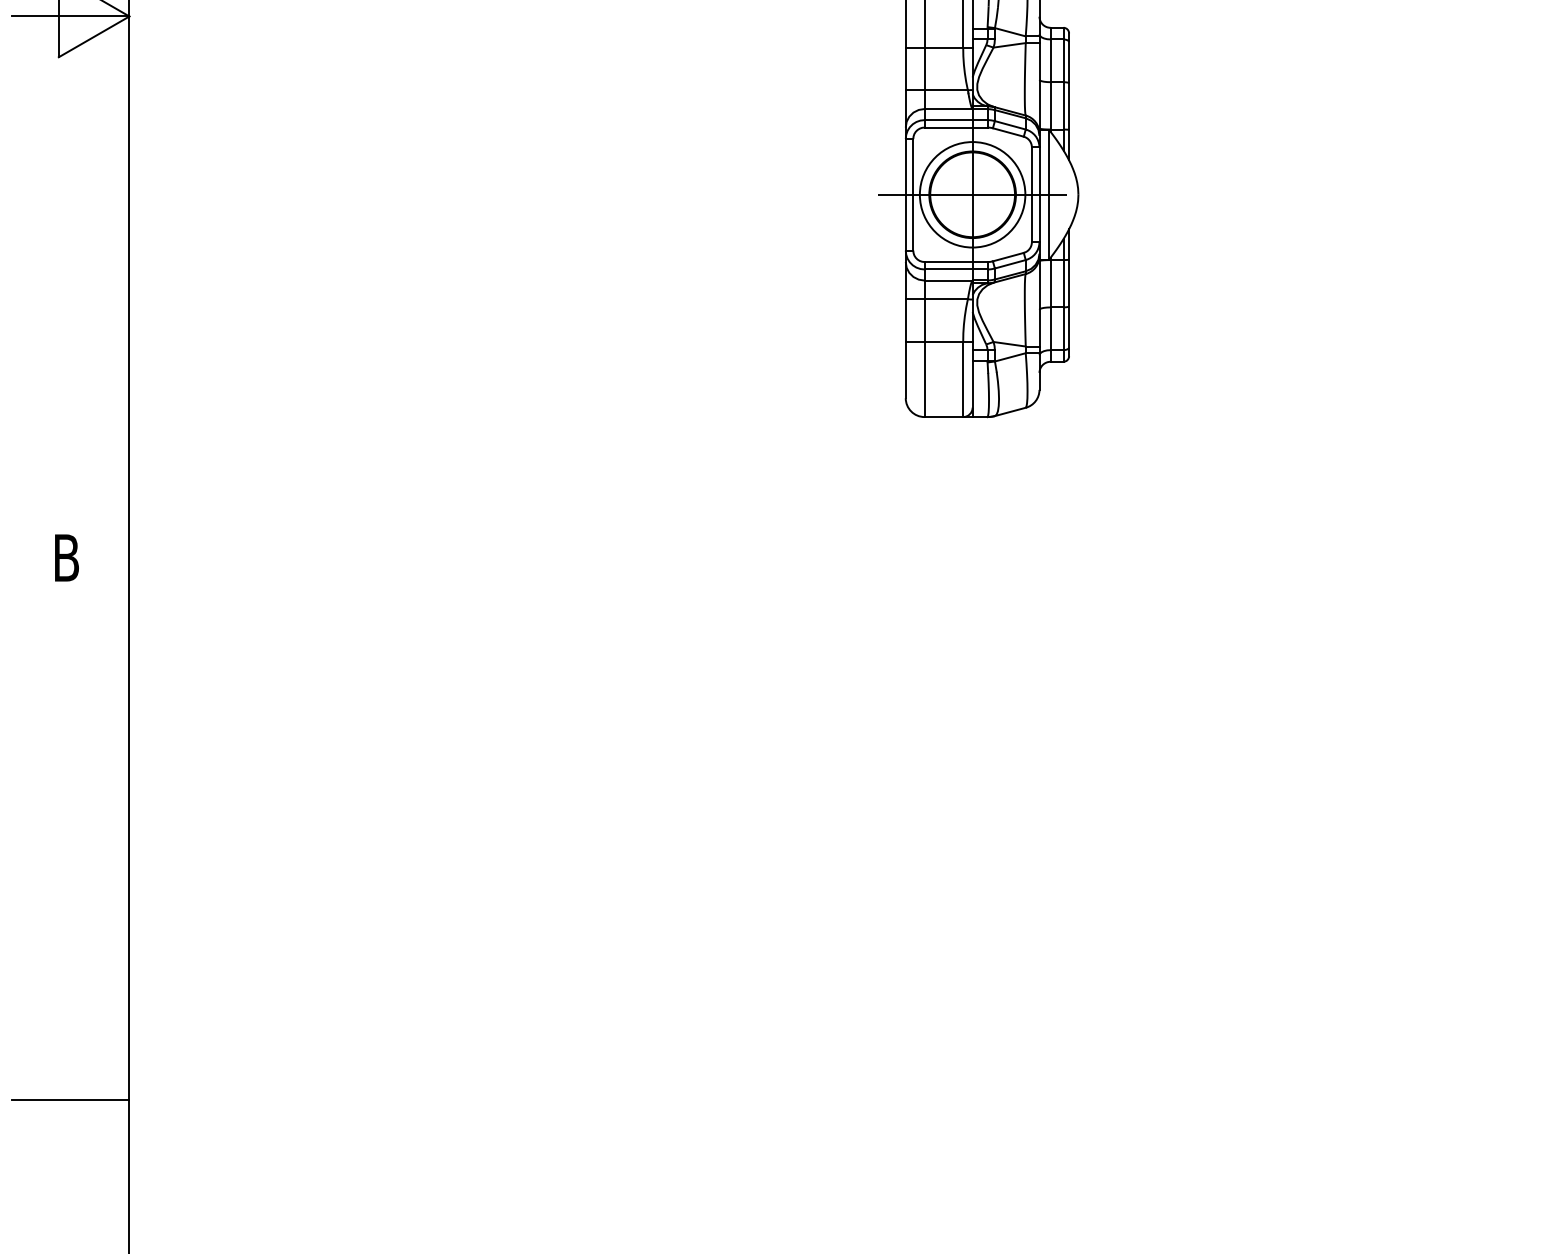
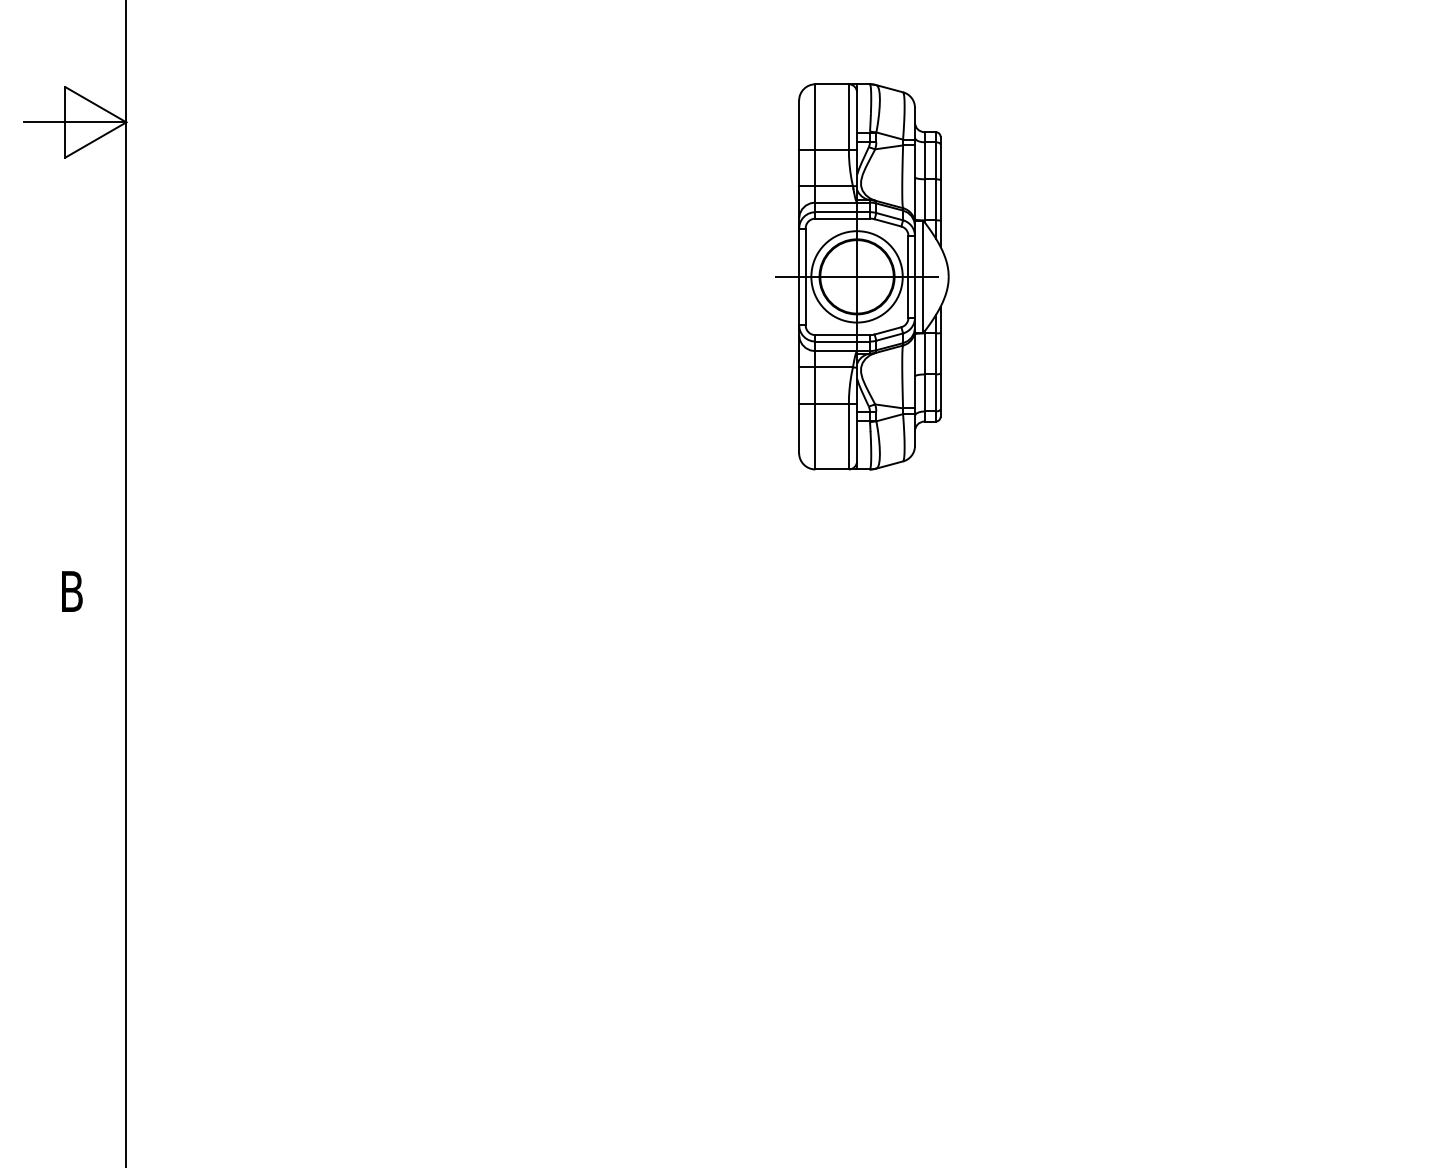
line: (70, 1099) -> (75, 1060), removed

